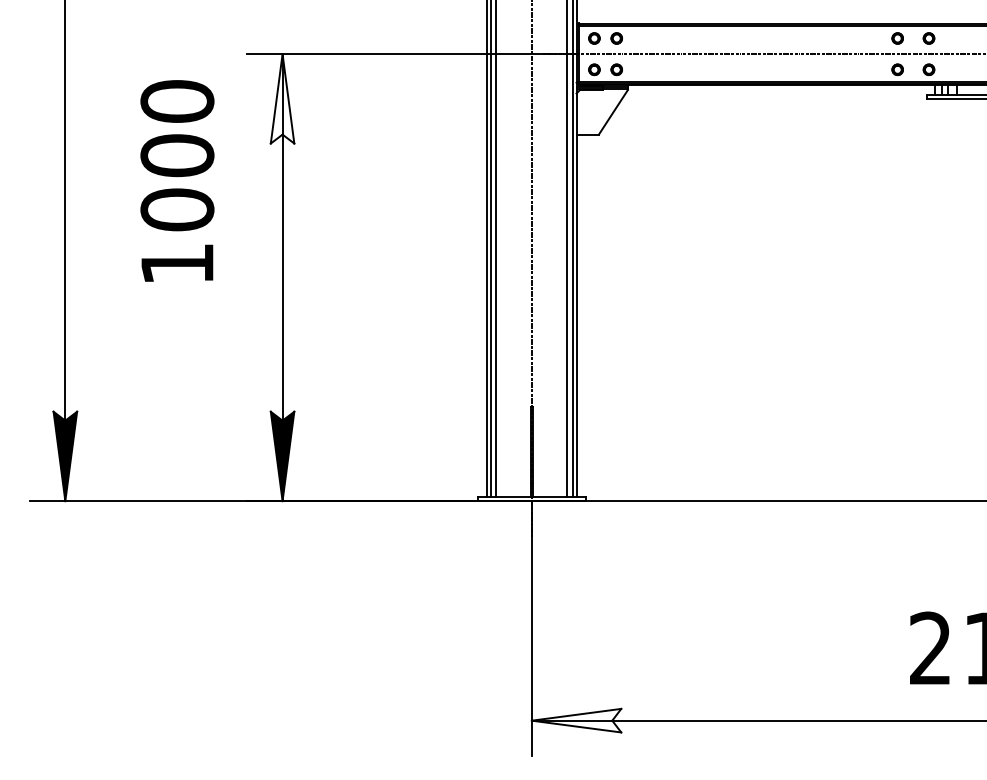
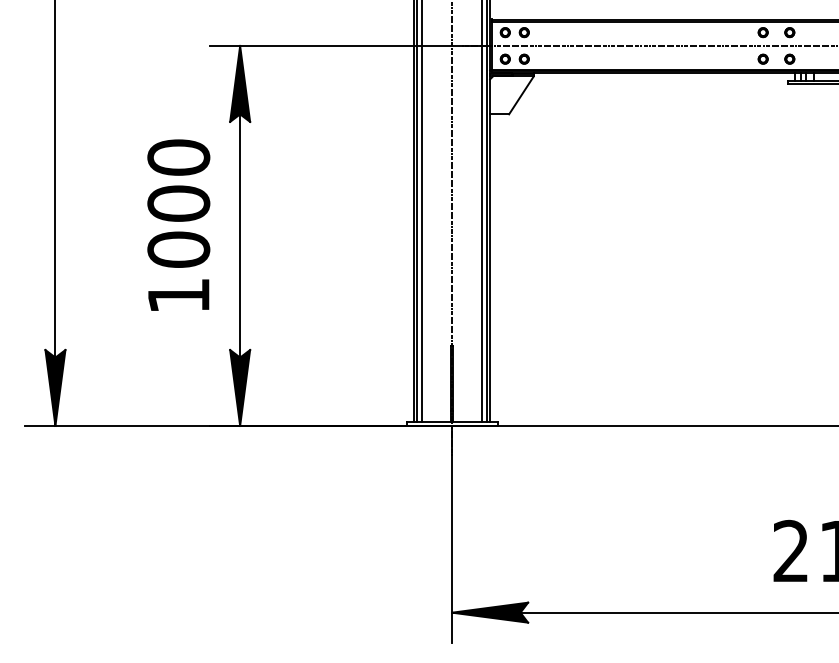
fill: (282, 98) -> (240, 83), added
text: (177, 180) -> (178, 224), moved
fill: (576, 720) -> (490, 612), added

